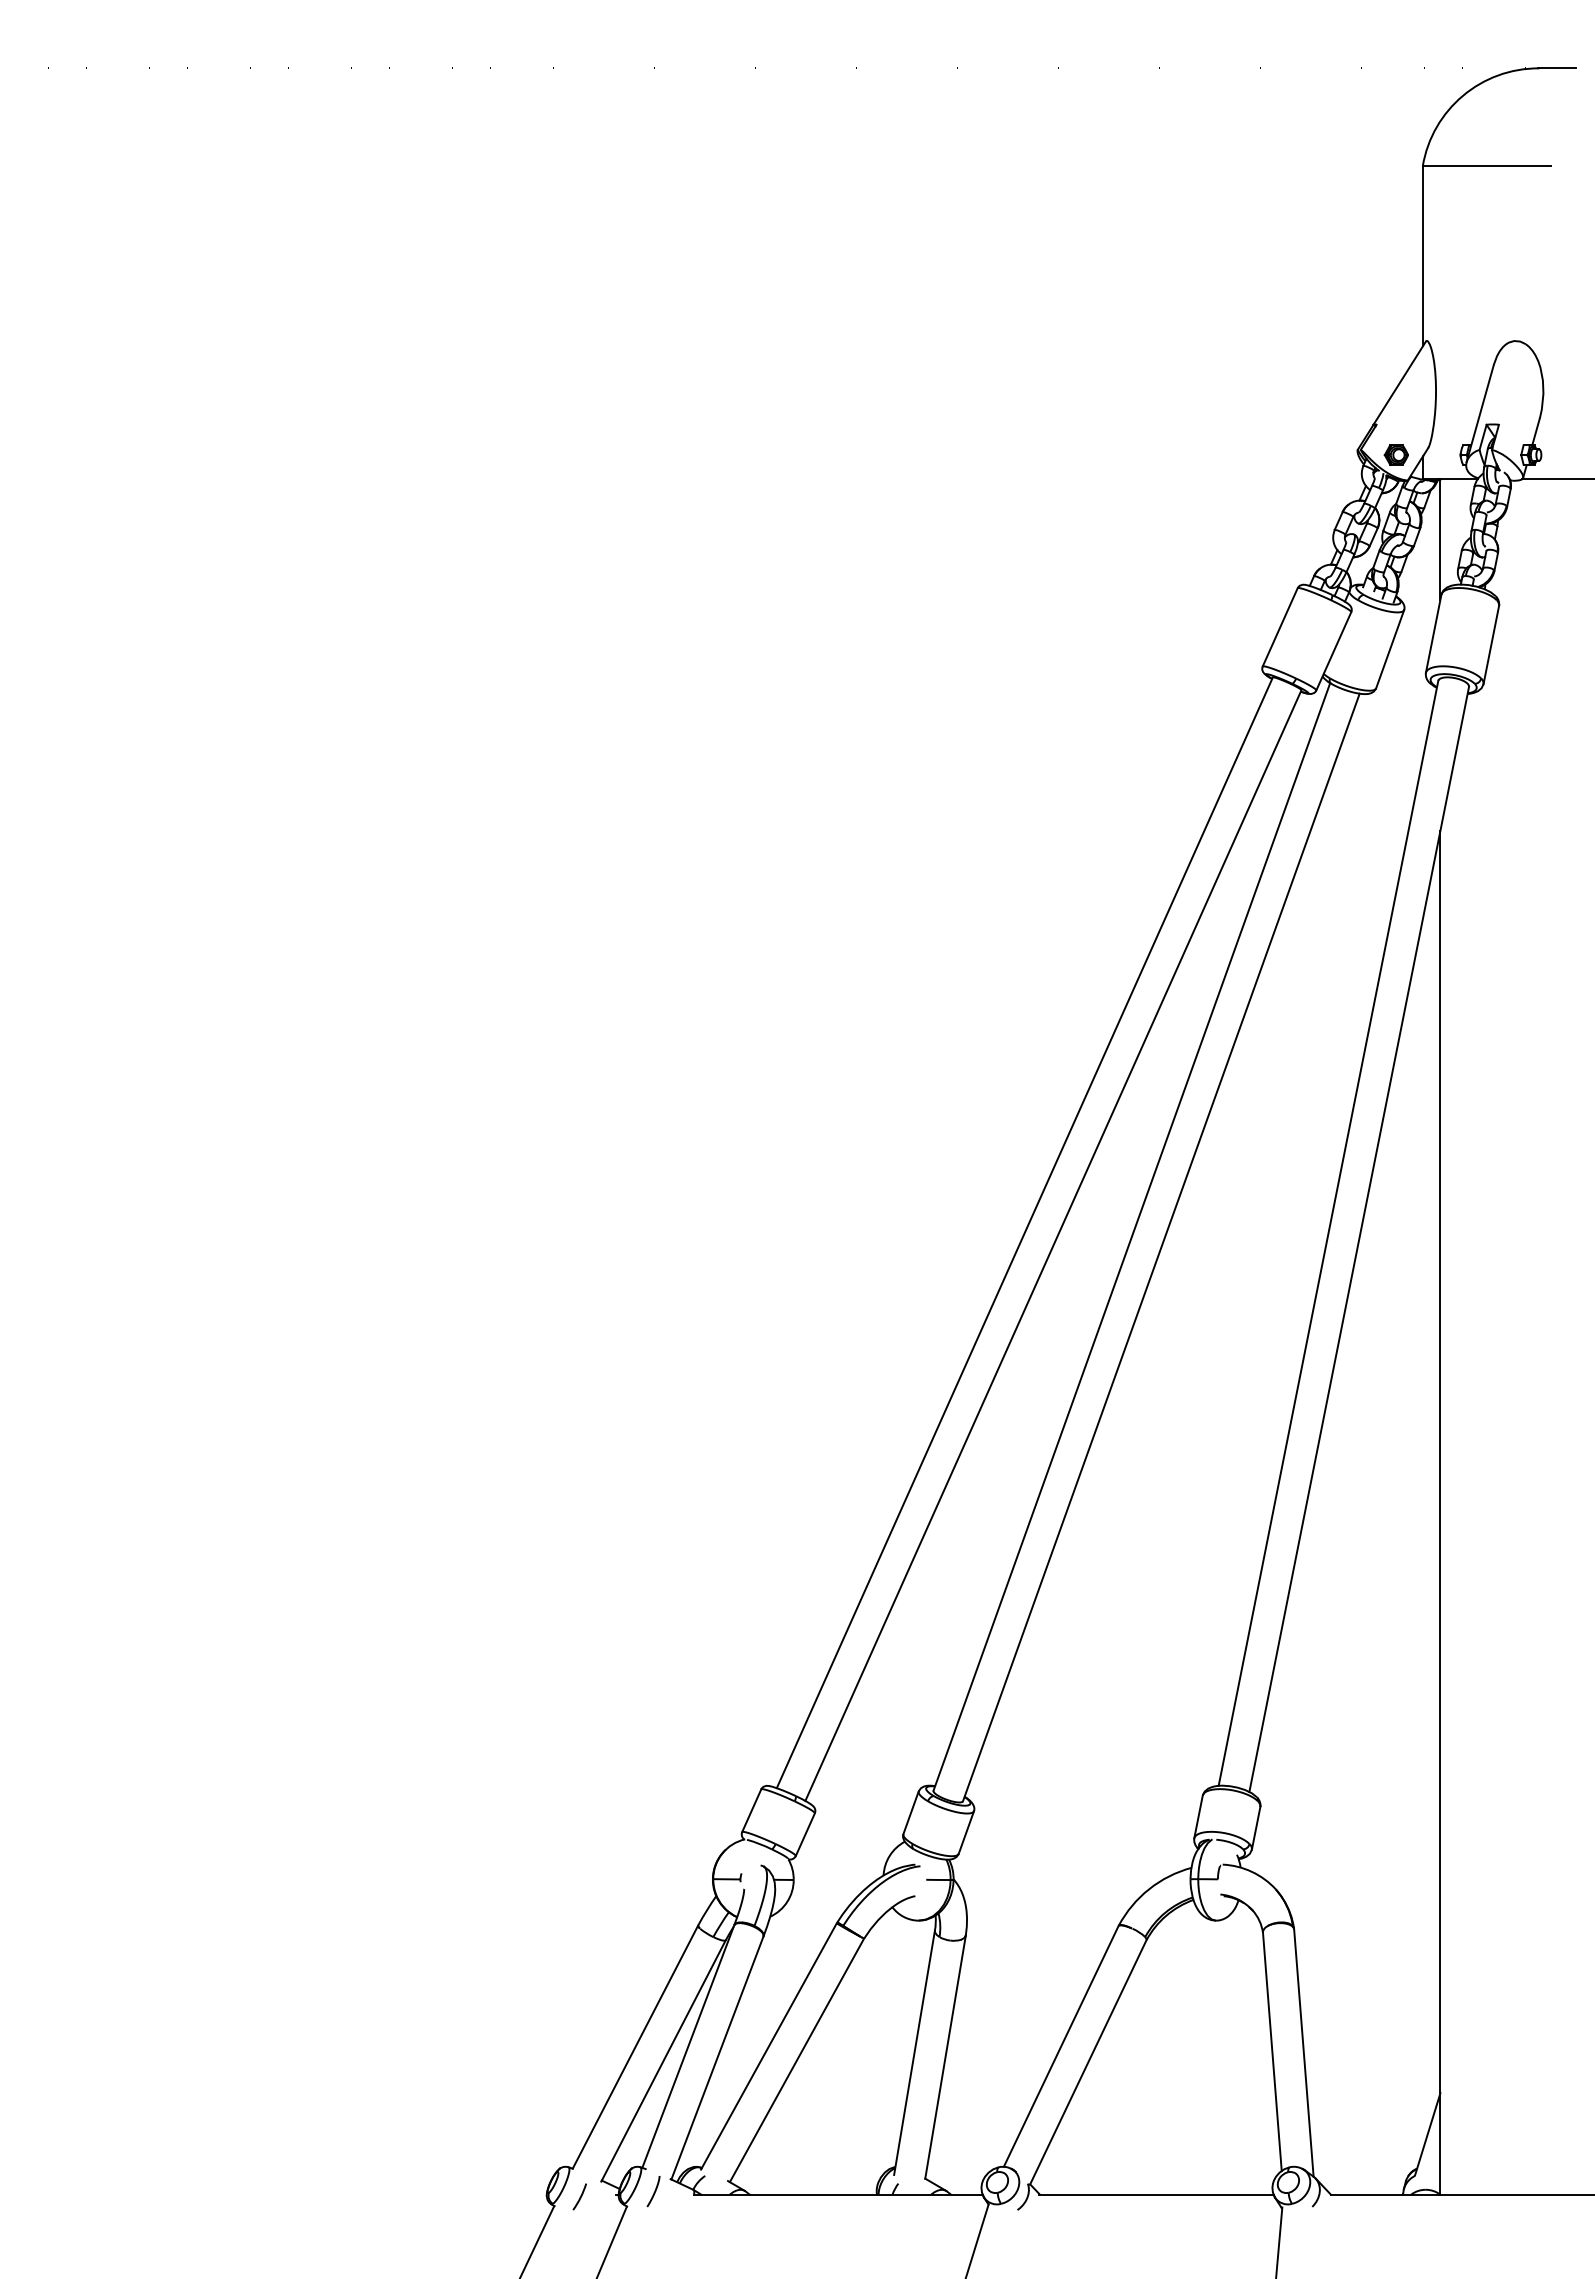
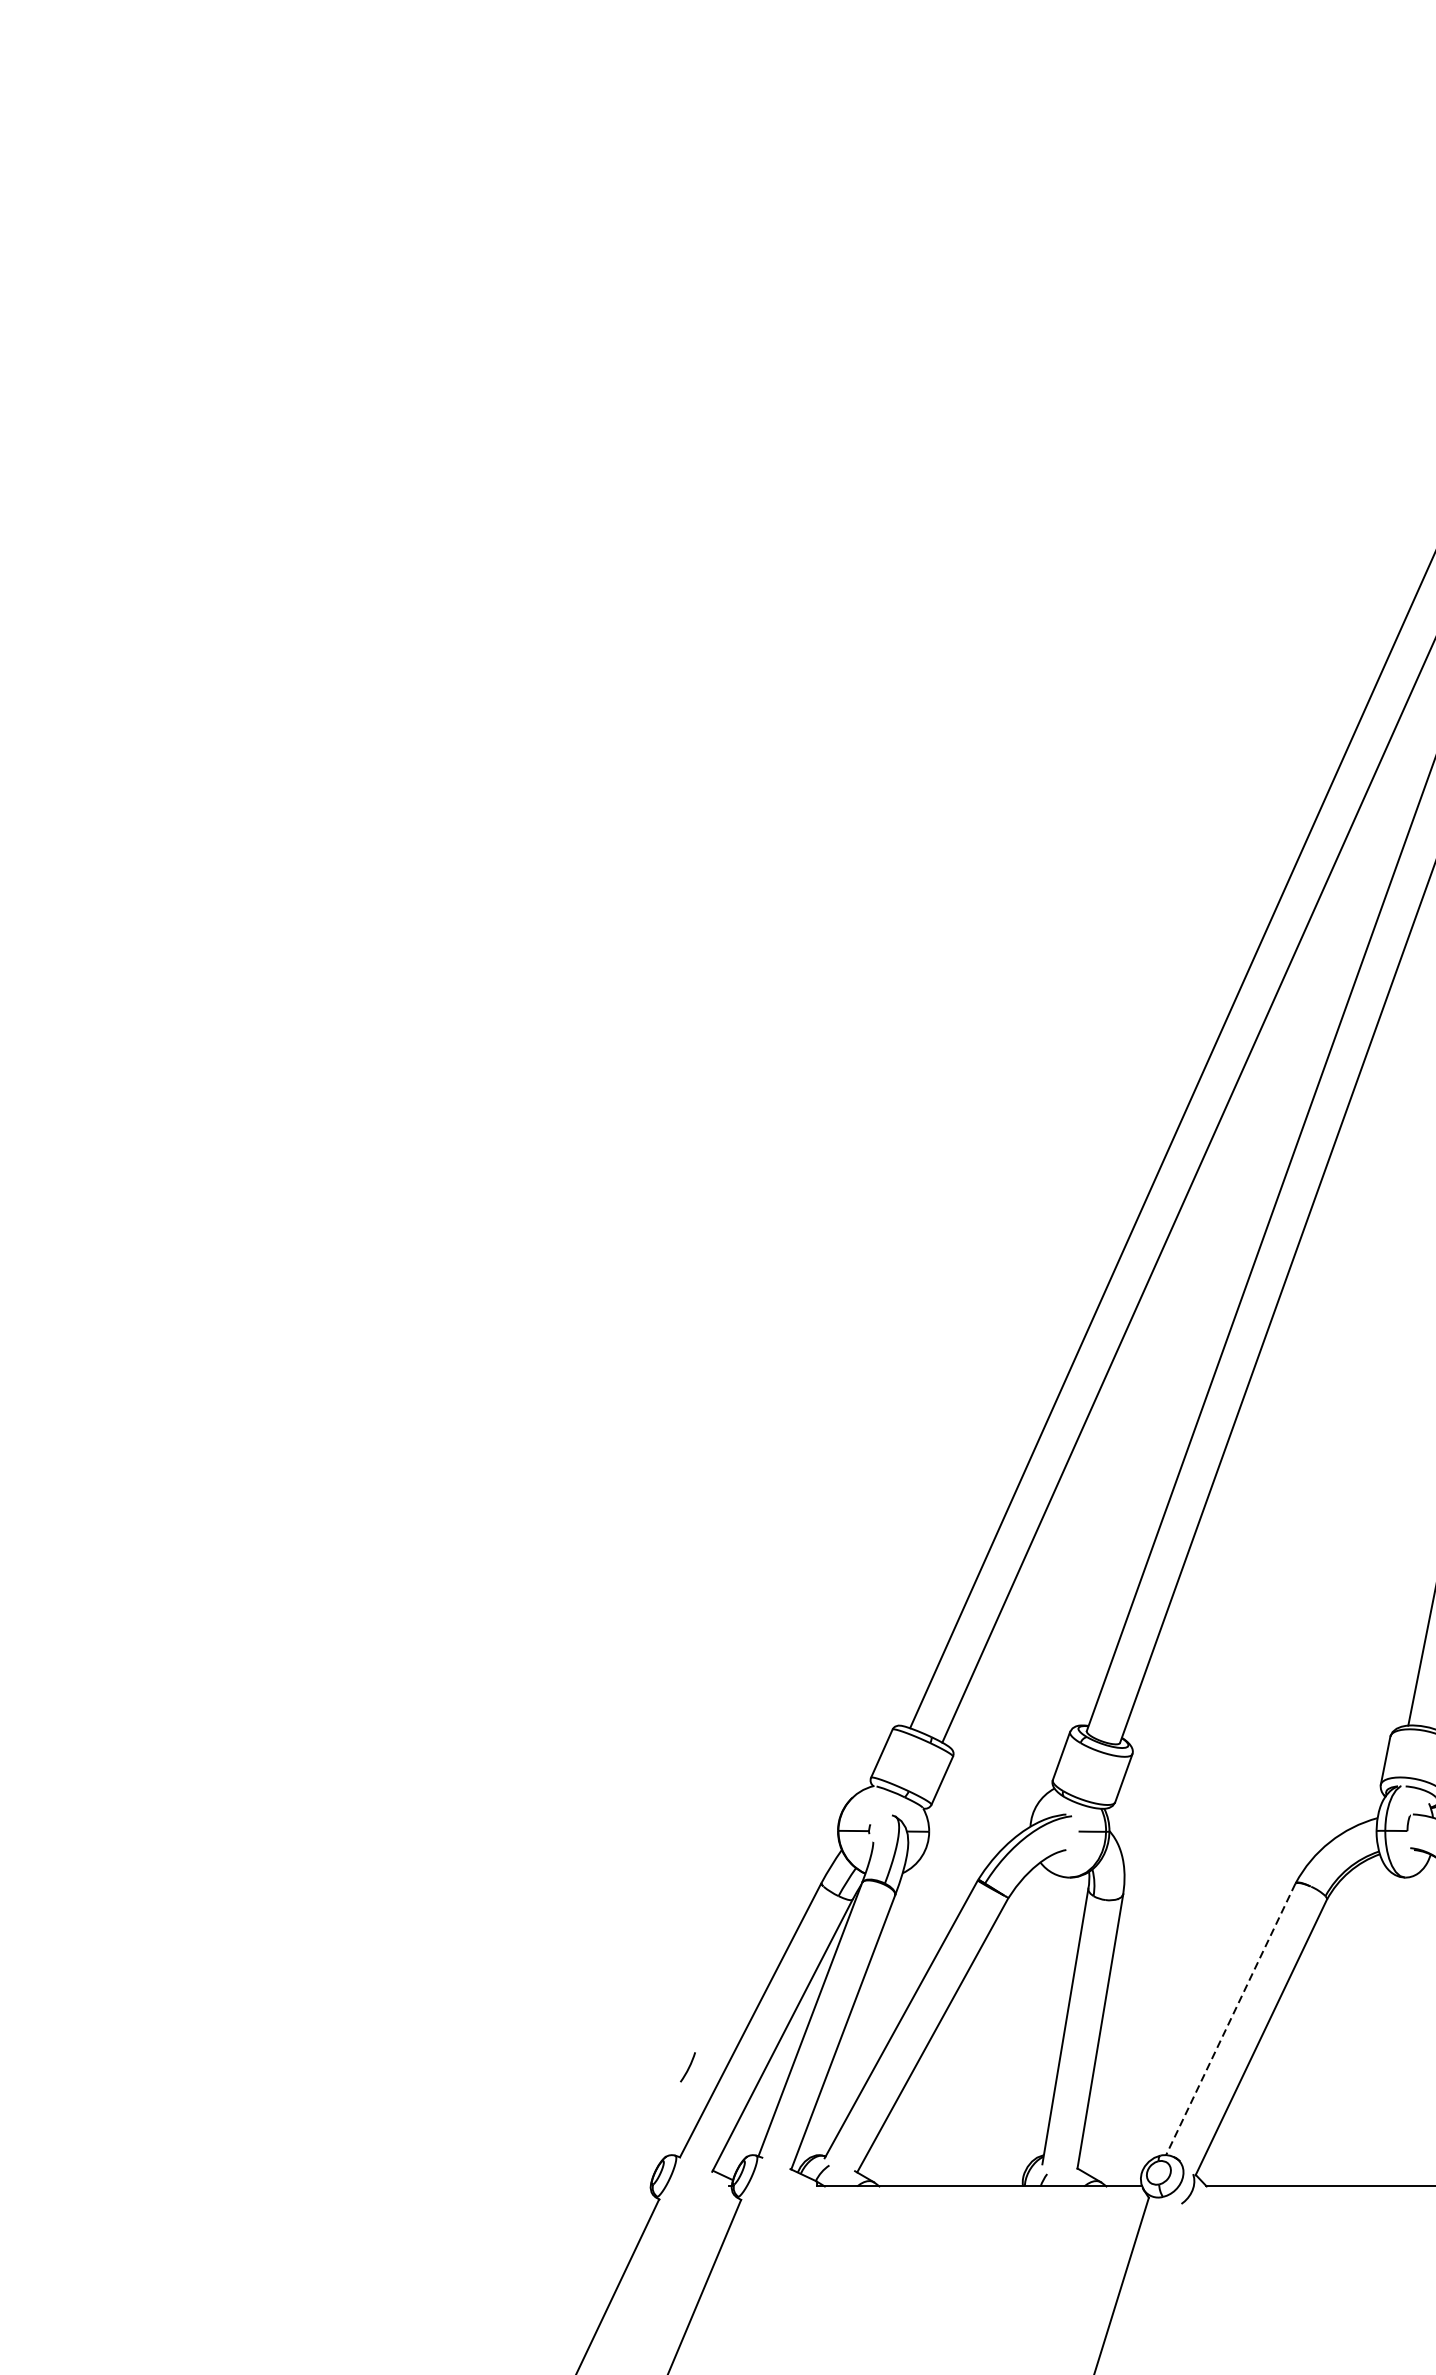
line: (1060, 2047) -> (1229, 2020), solid -> dashed
curve: (654, 2191) -> (772, 2182), removed
line: (580, 2196) -> (688, 2066), moved

